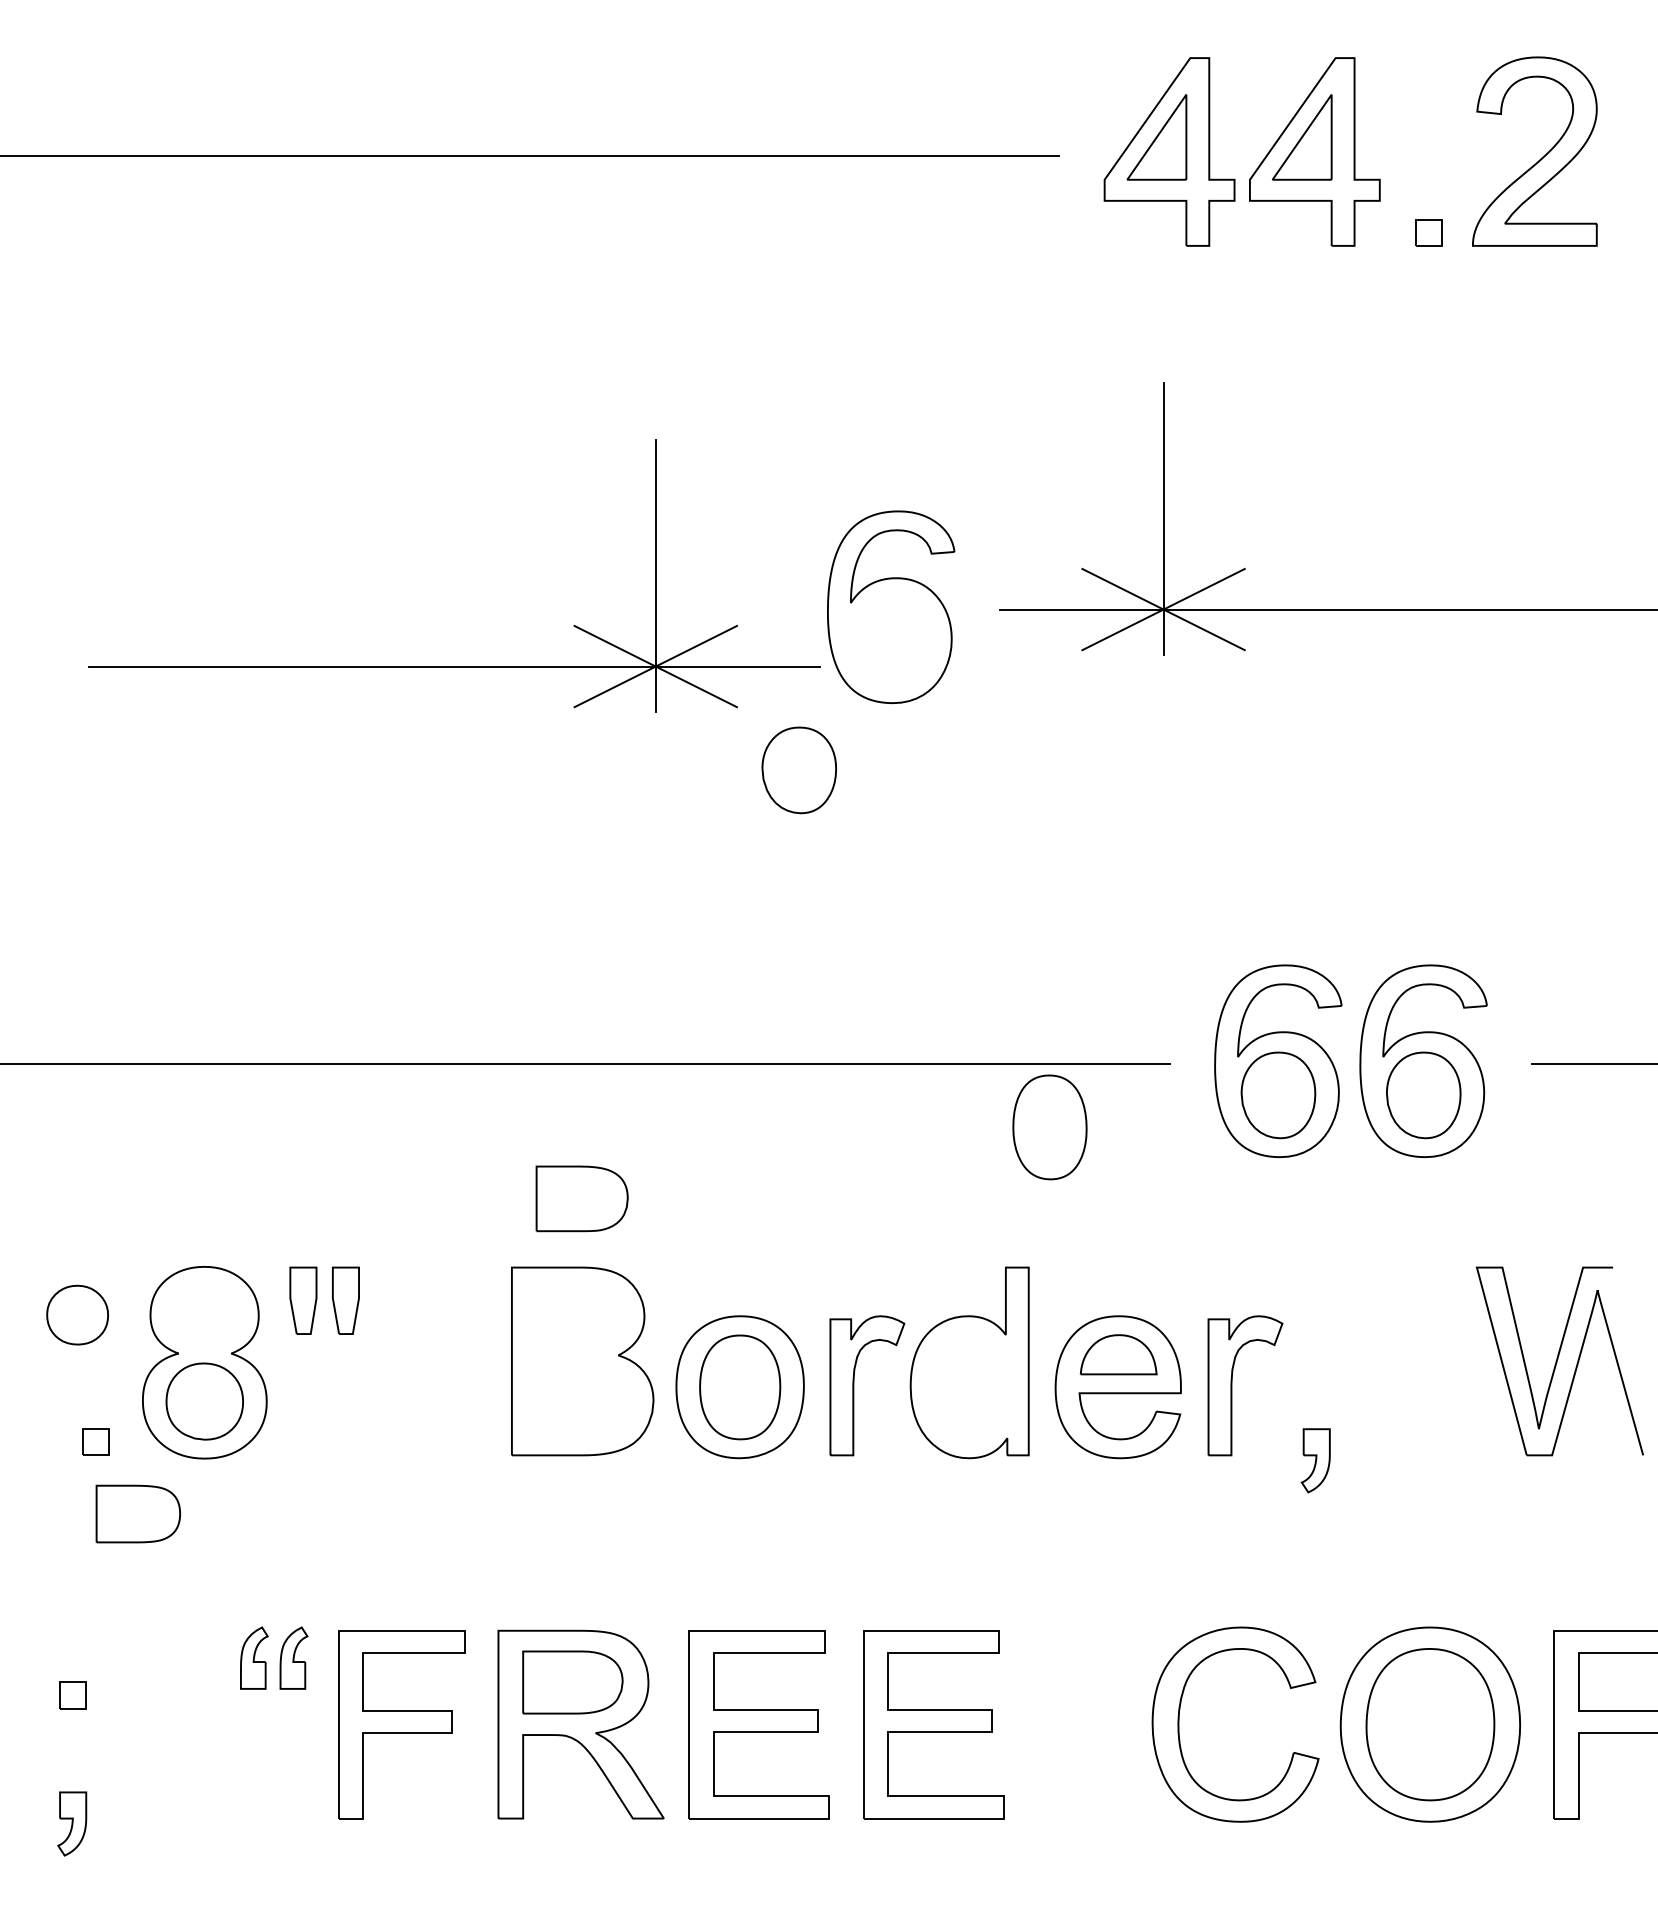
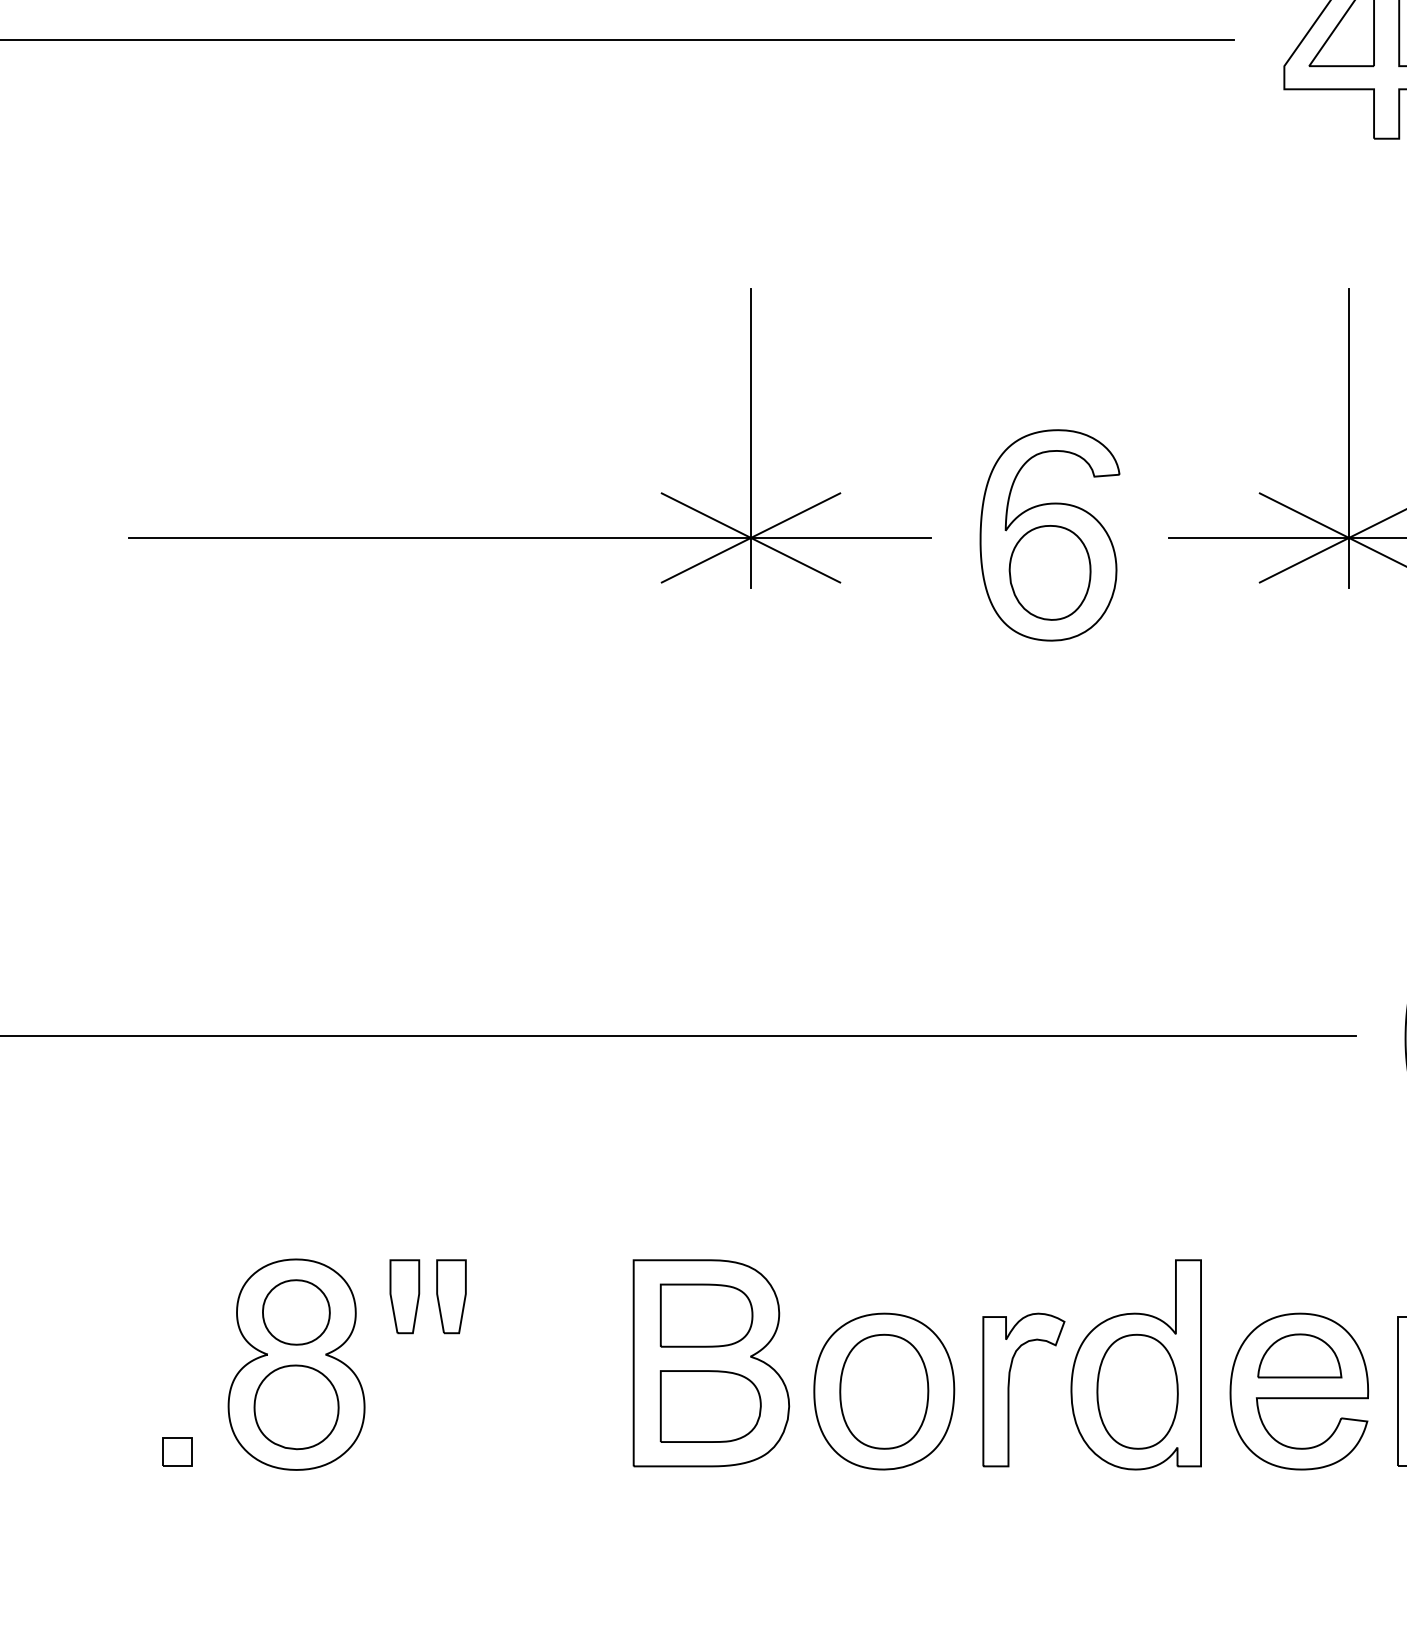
part: (454, 666) -> (530, 537), moved
part: (798, 770) -> (1049, 573), moved
part: (1049, 1127) -> (1137, 1391), moved
part: (581, 1198) -> (710, 1406), moved
part: (77, 1314) -> (296, 1311), moved
part: (137, 1513) -> (705, 1315), moved

